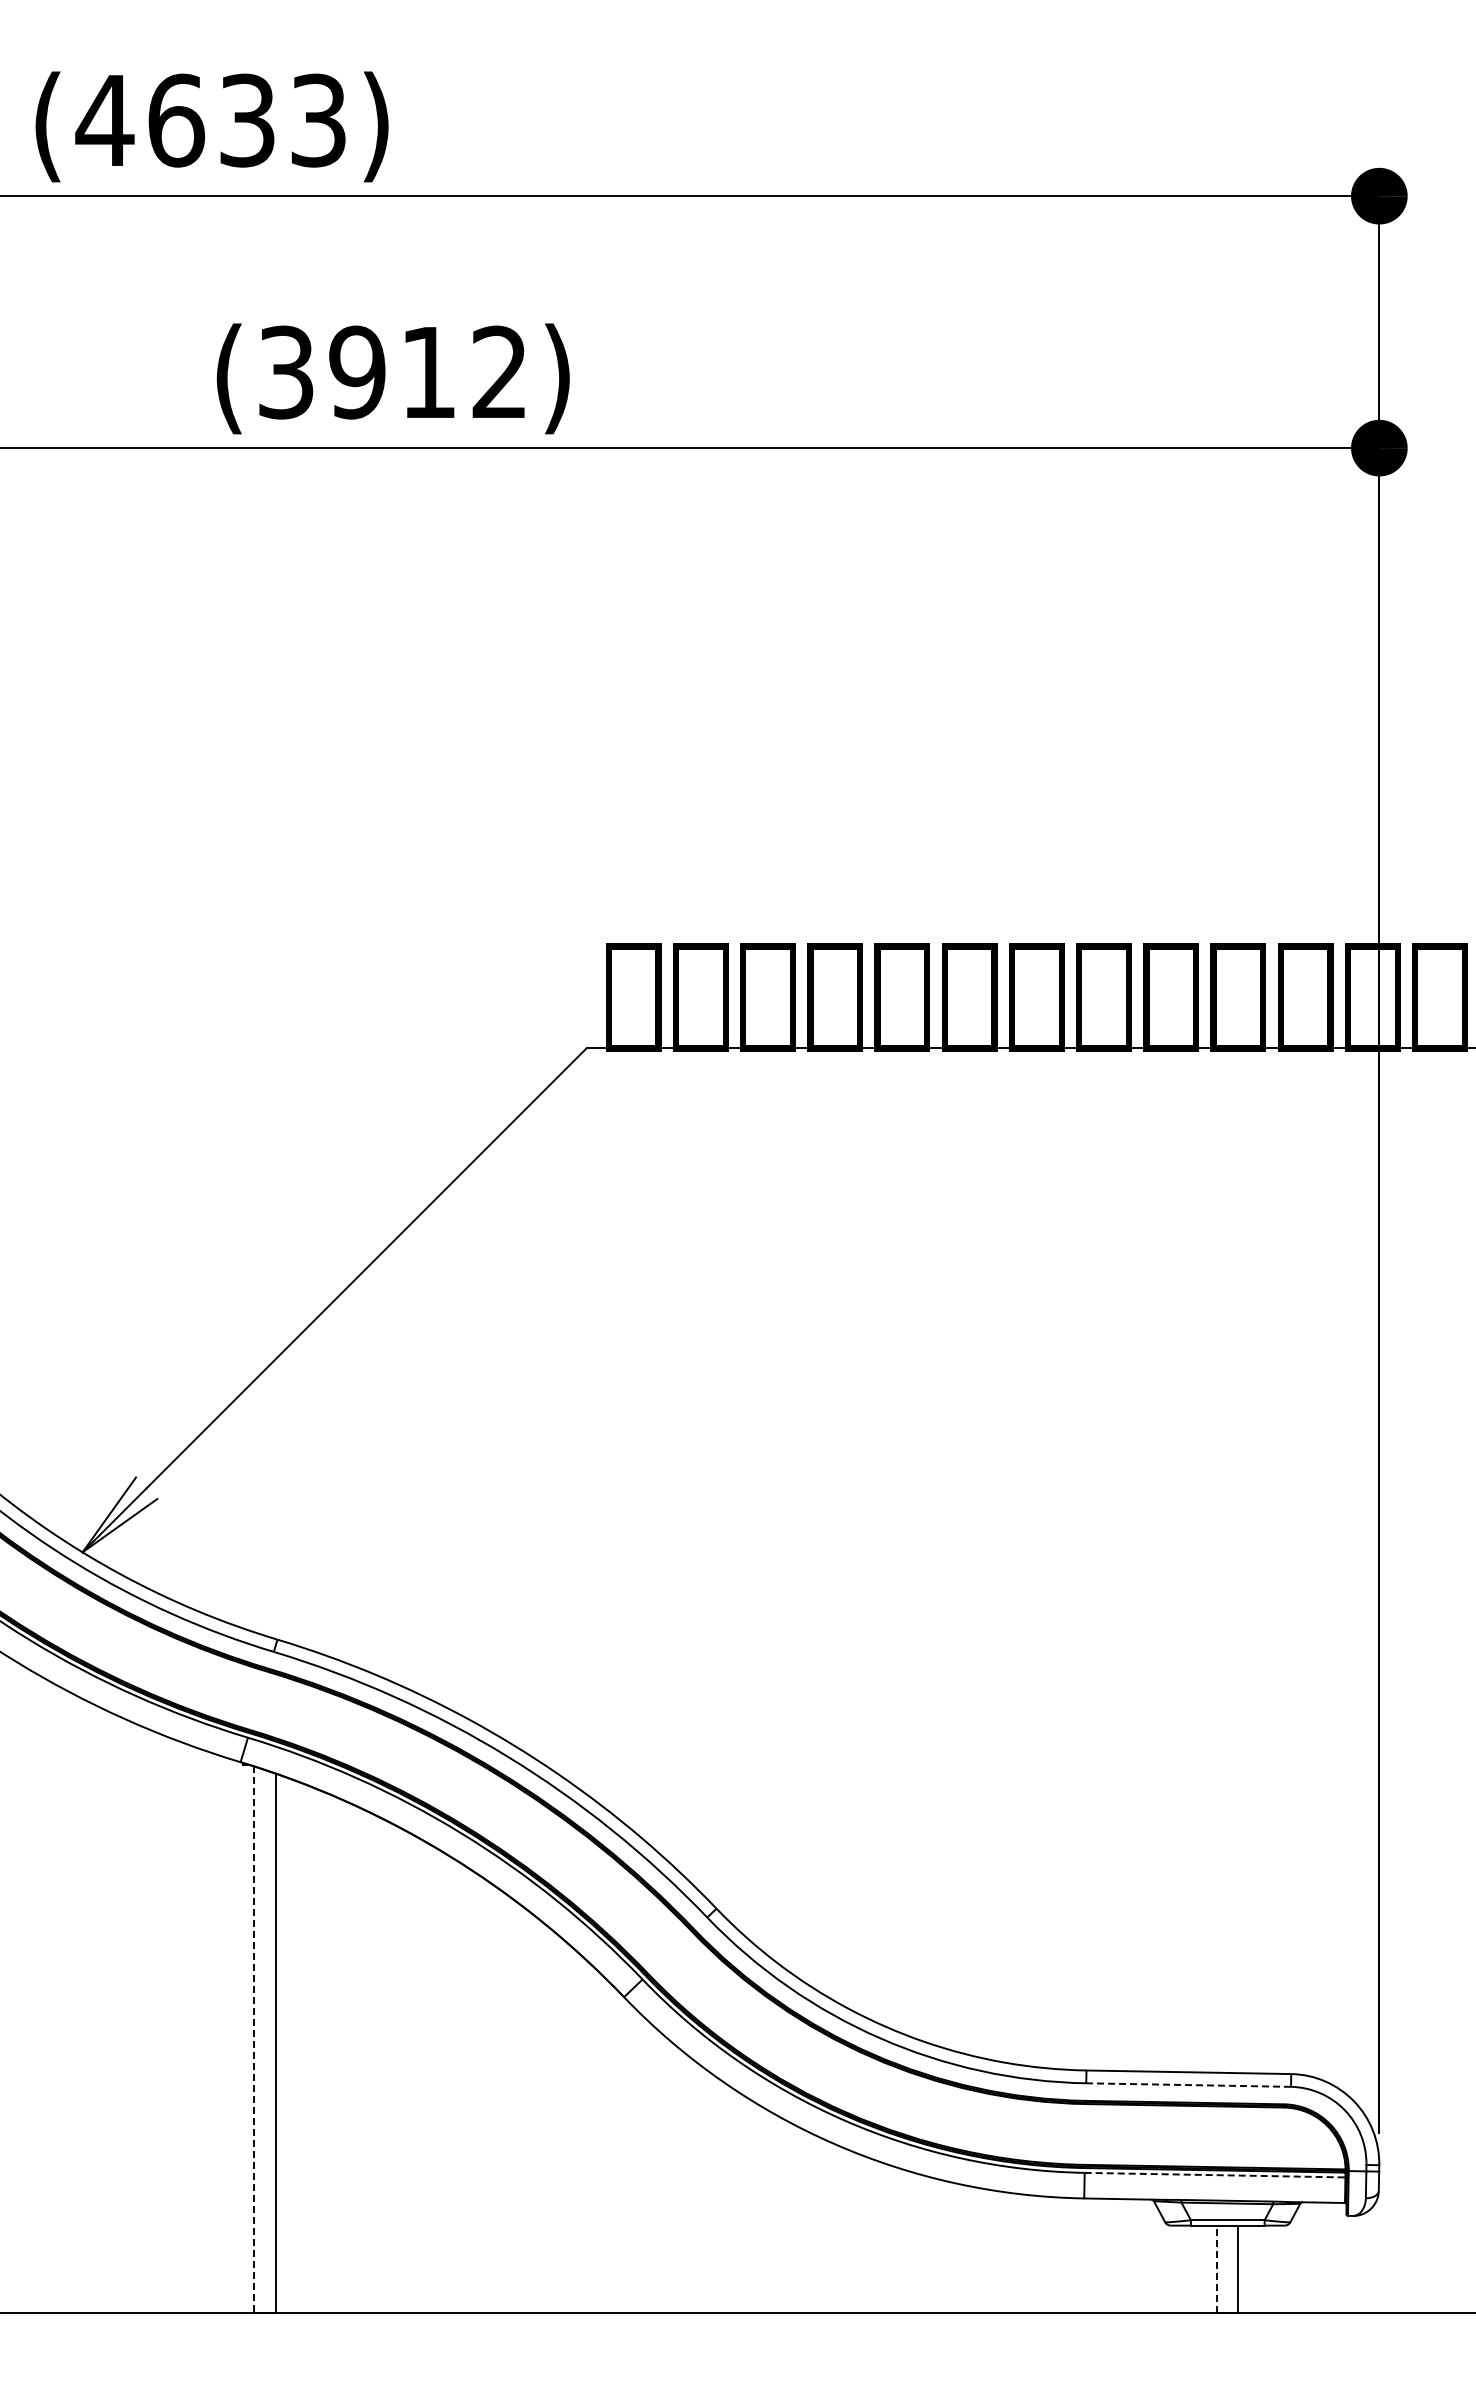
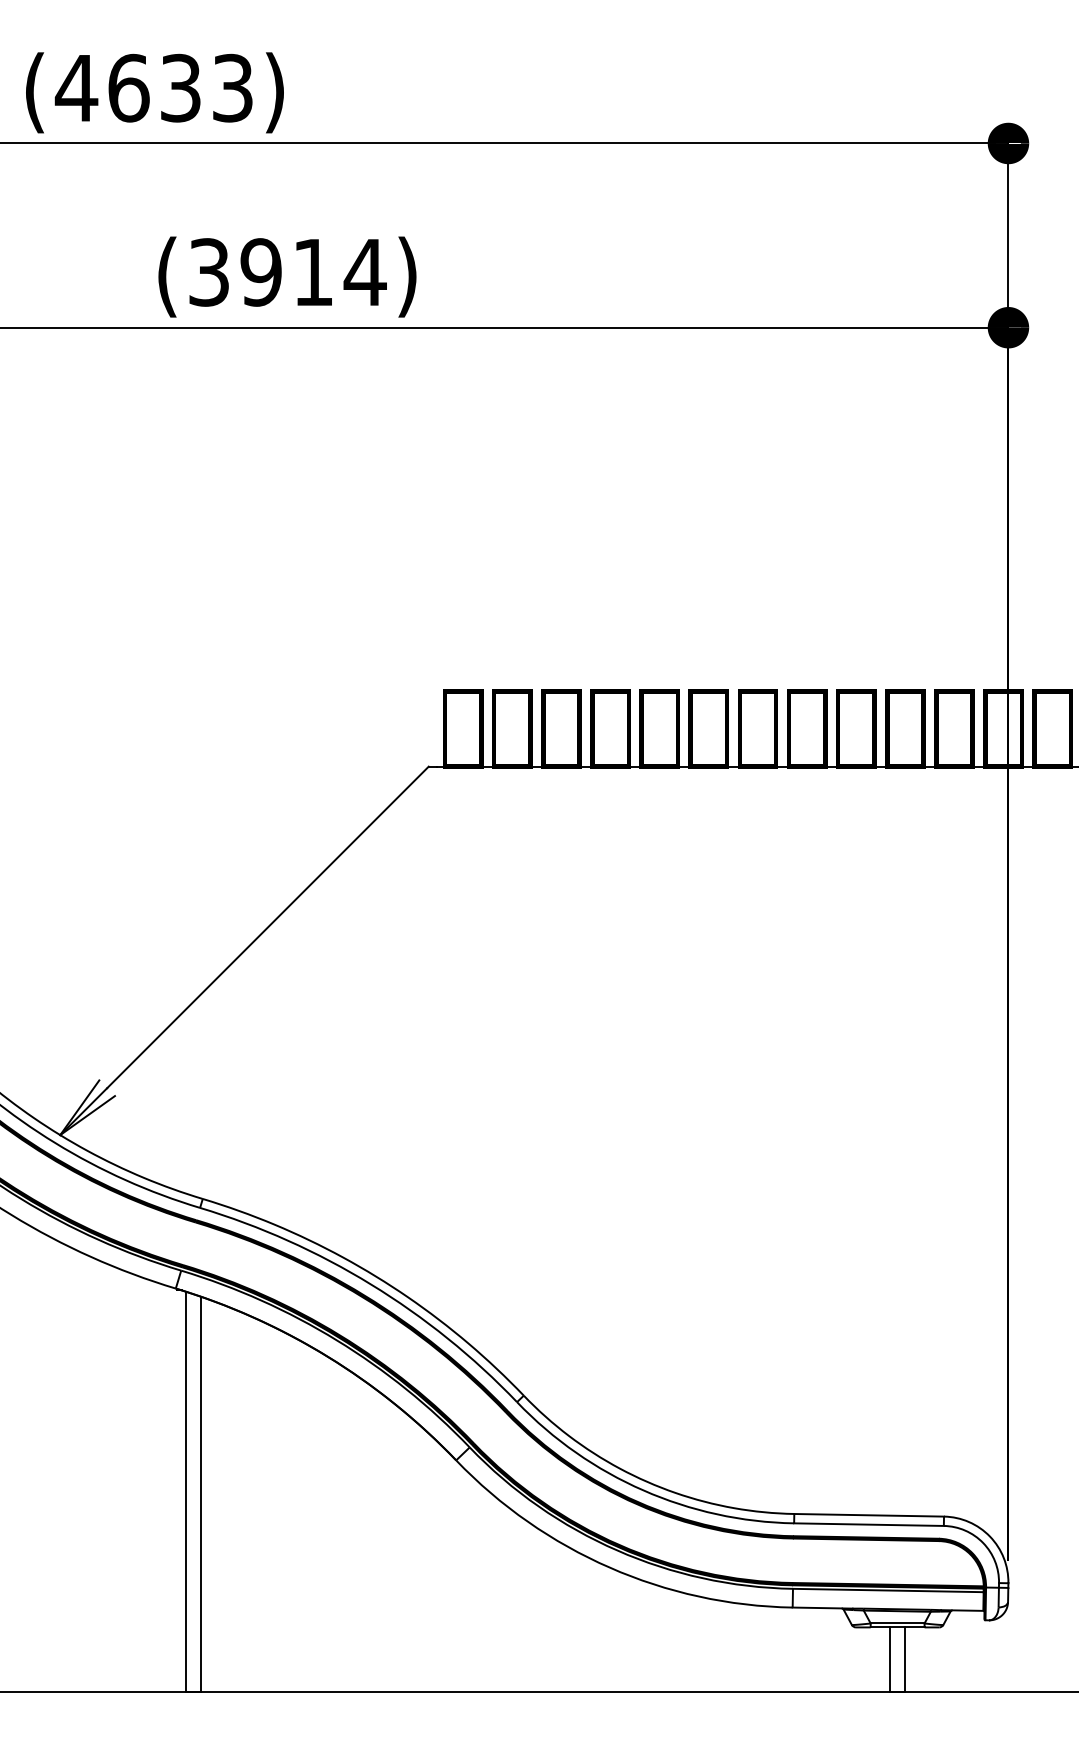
text: (499, 371) -> (365, 271), (3912) -> (3914)
line: (254, 2040) -> (185, 1492), dashed -> solid
line: (1188, 2085) -> (868, 1524), dashed -> solid
line: (1215, 2175) -> (888, 1590), dashed -> solid
line: (1217, 2269) -> (890, 1659), dashed -> solid

